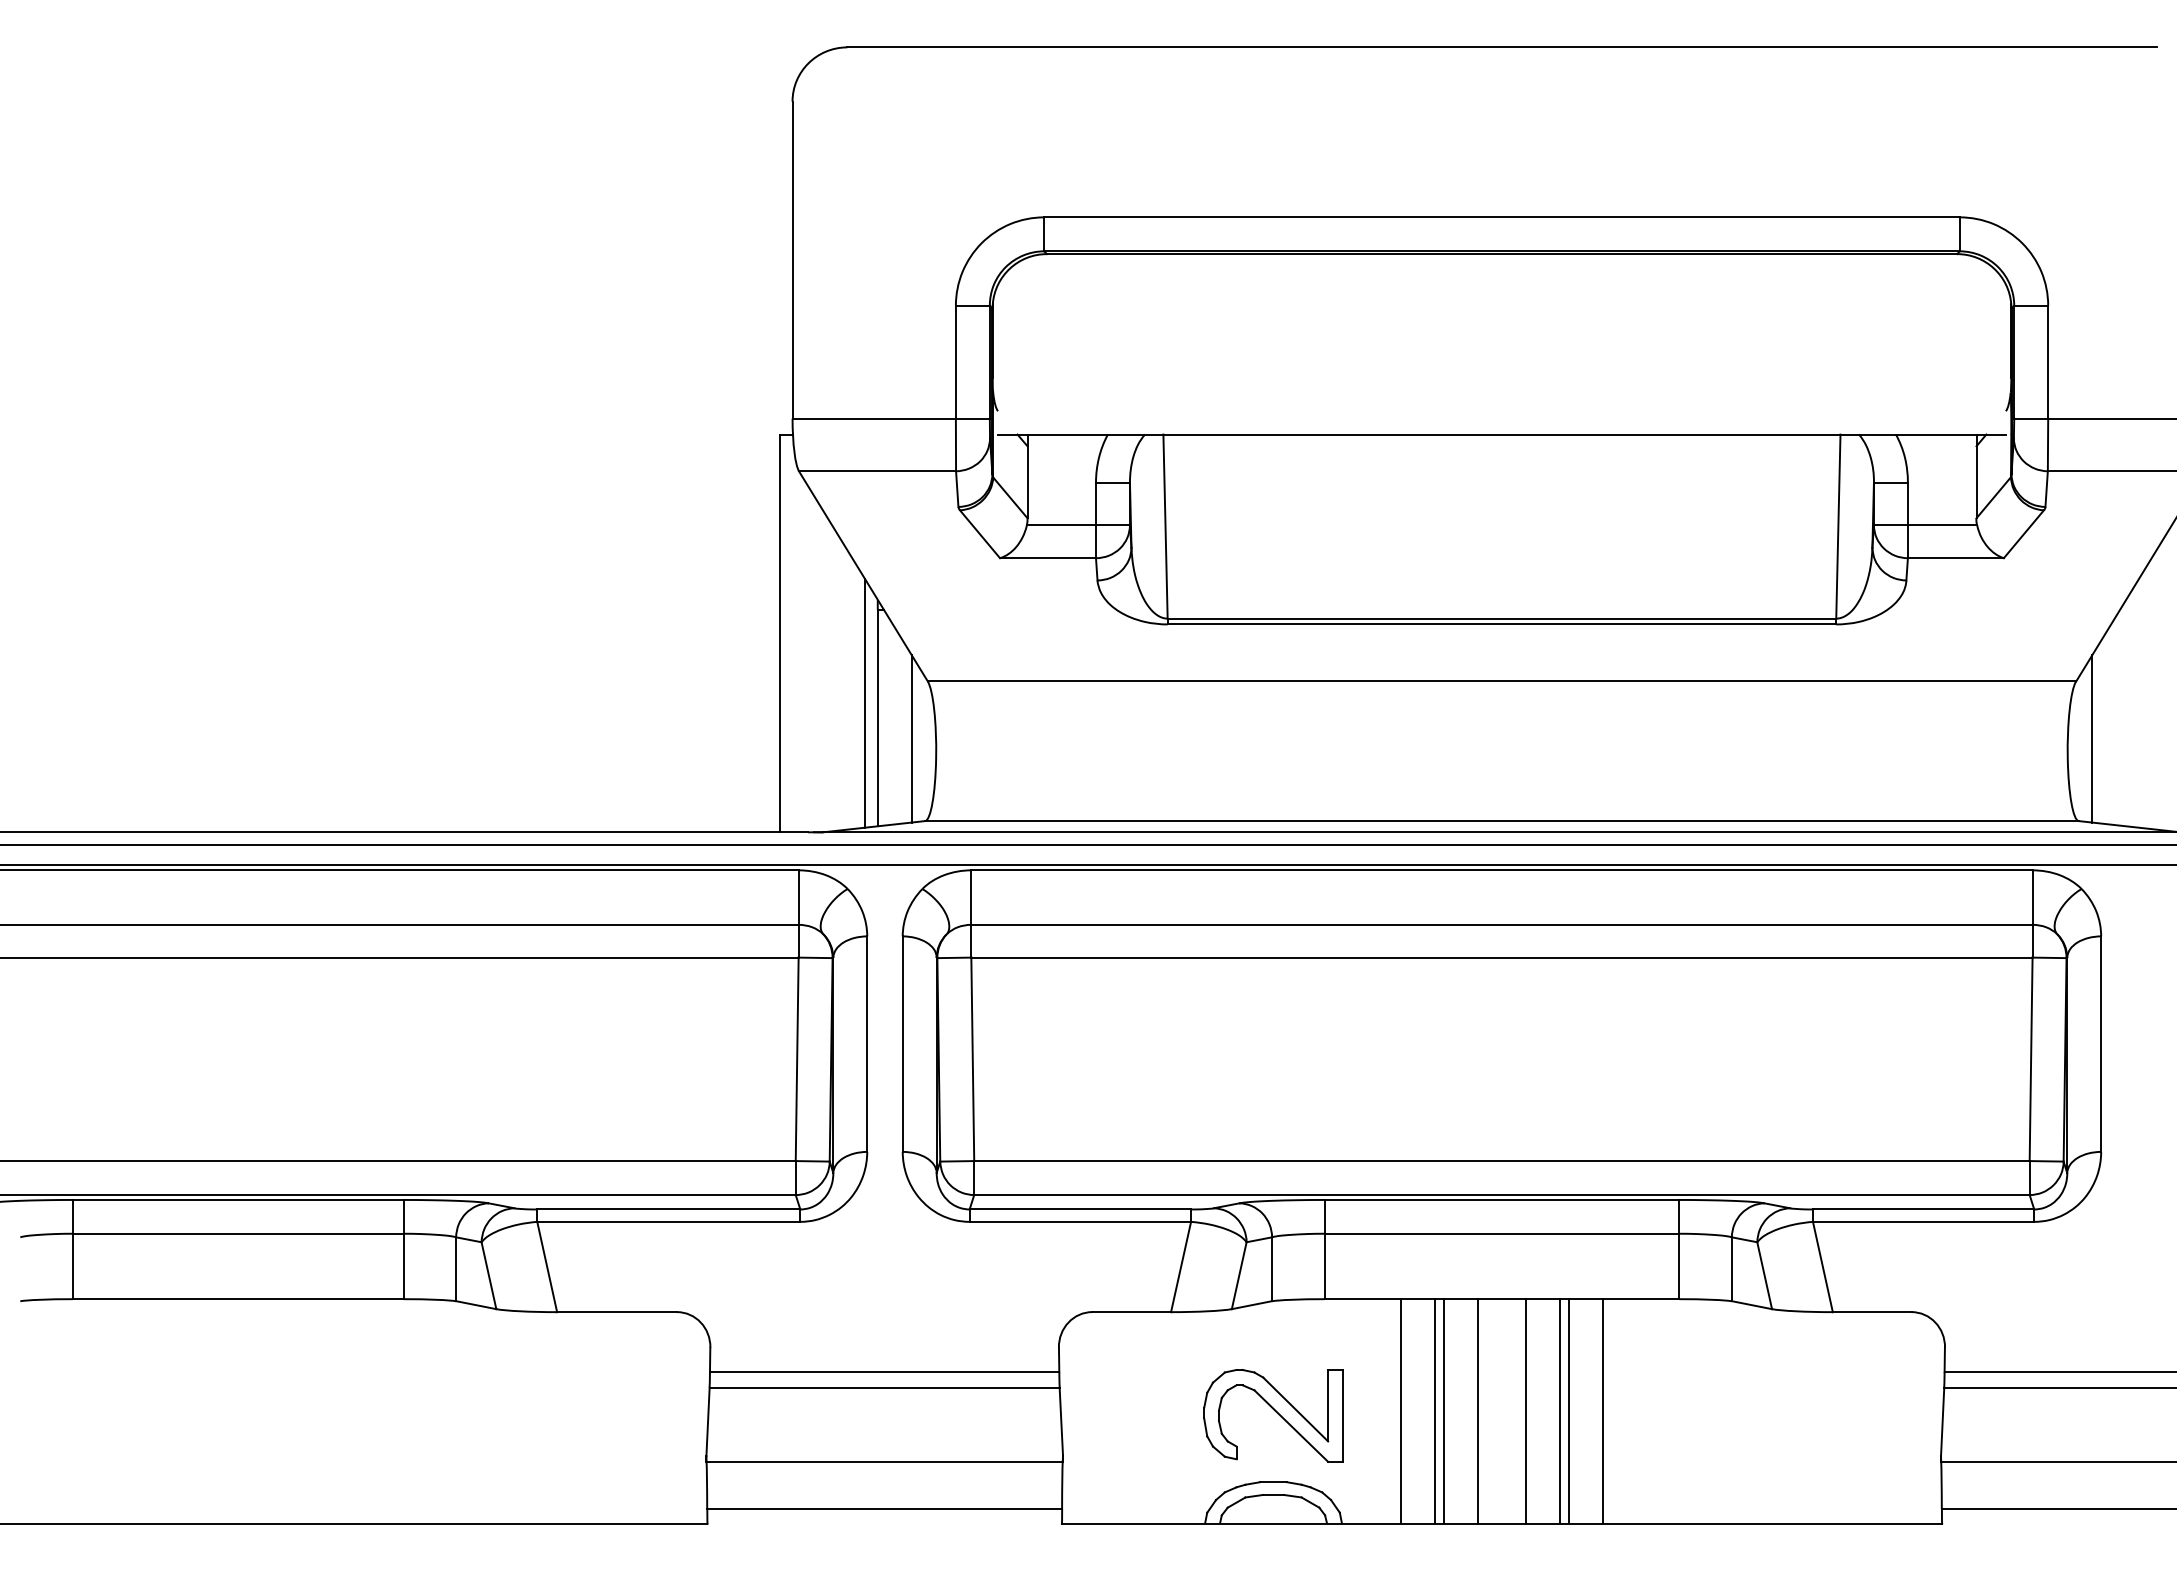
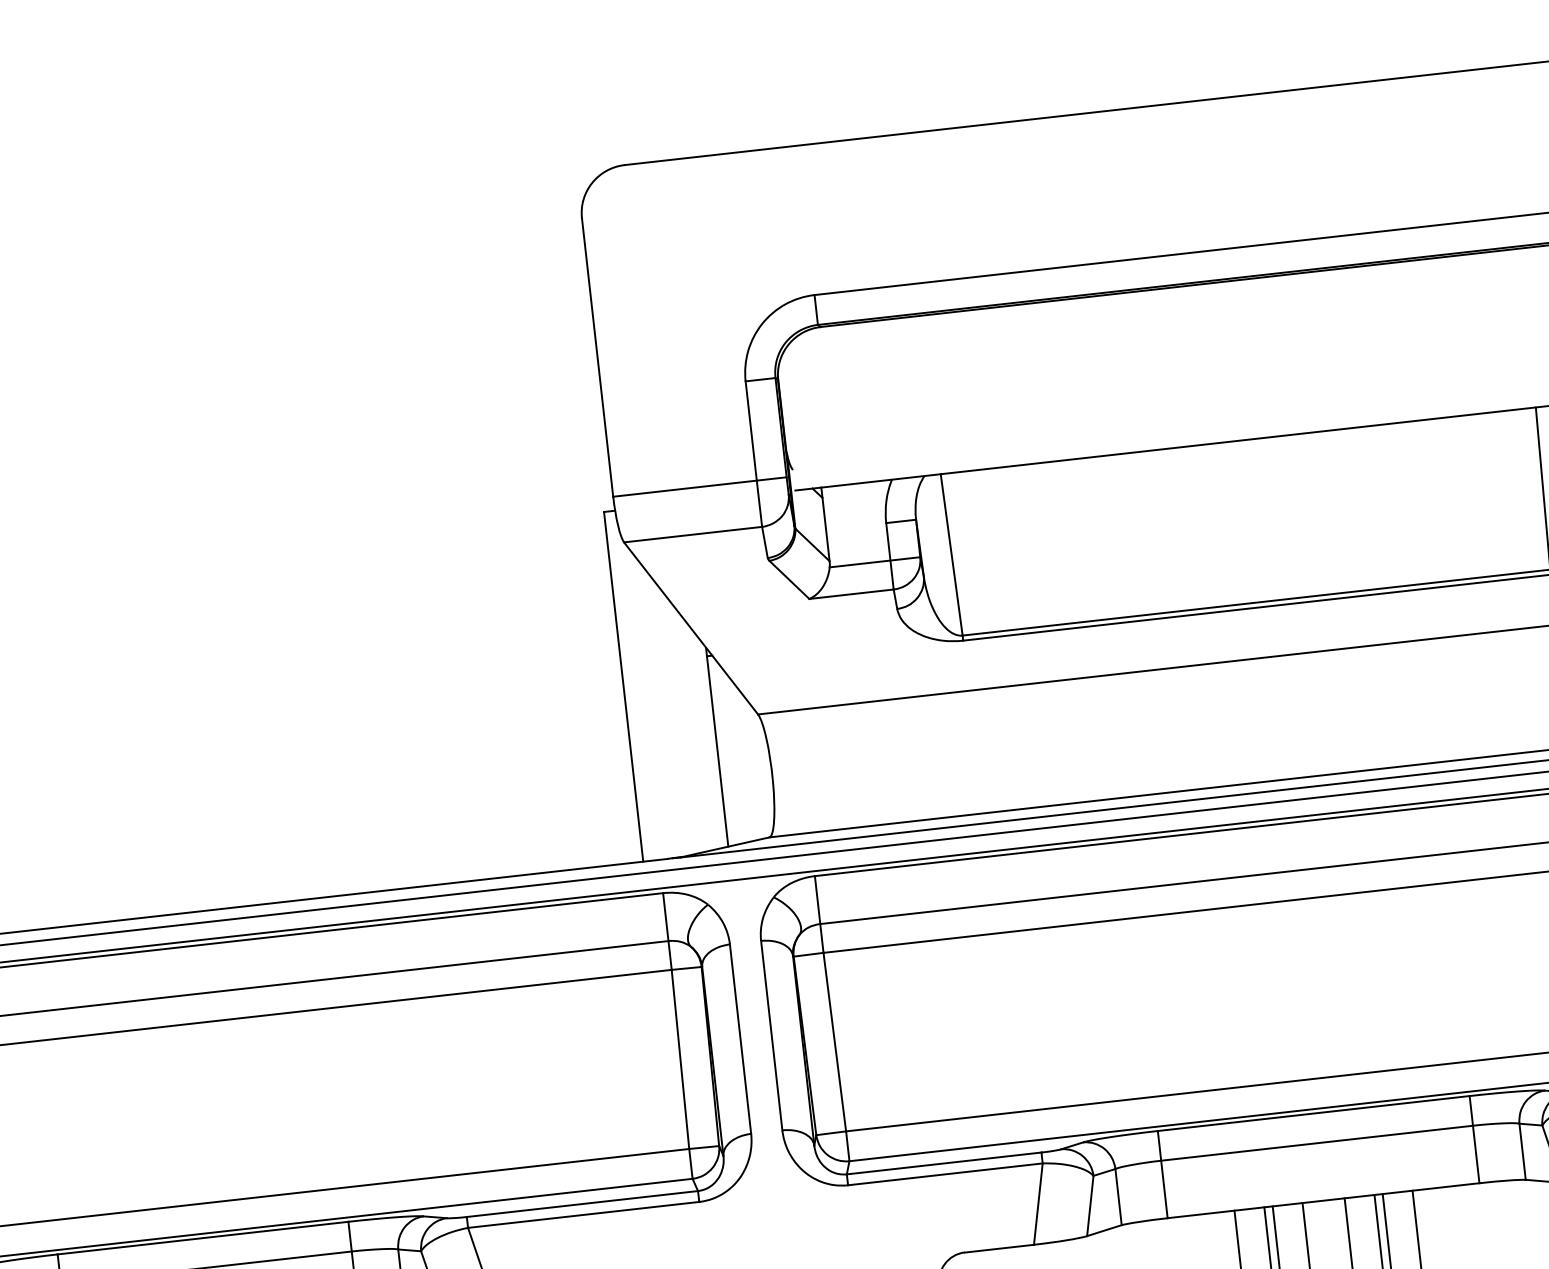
line: (865, 703) -> (705, 739), removed
line: (911, 738) -> (749, 766), removed

